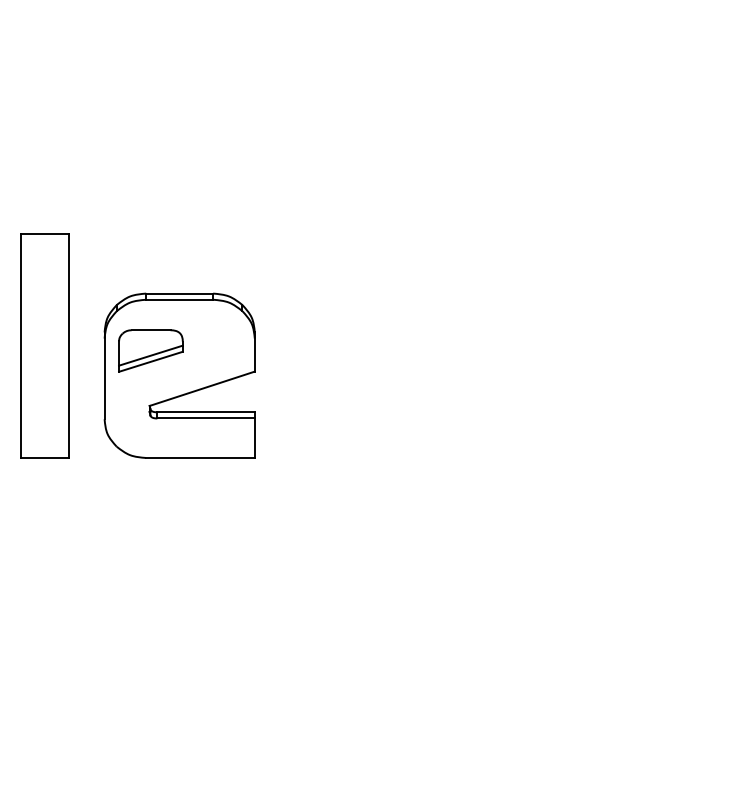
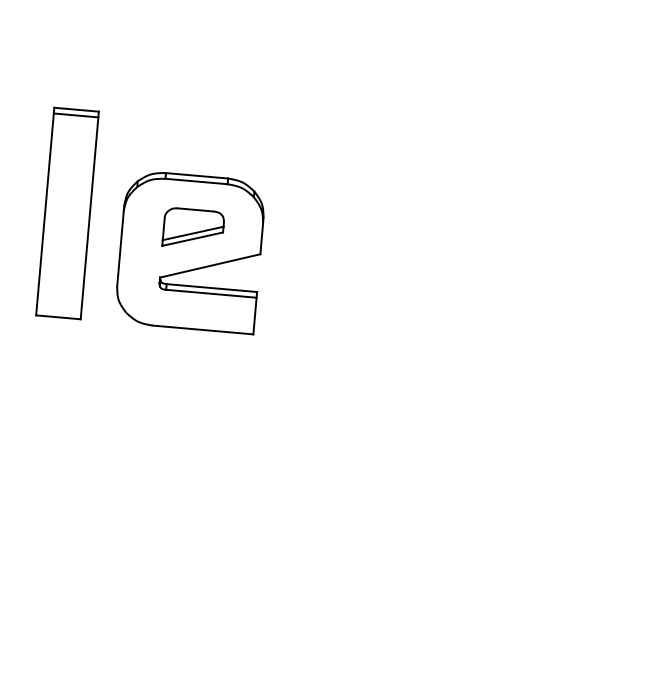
line: (44, 240) -> (75, 115), added
part: (150, 350) -> (193, 228), moved

